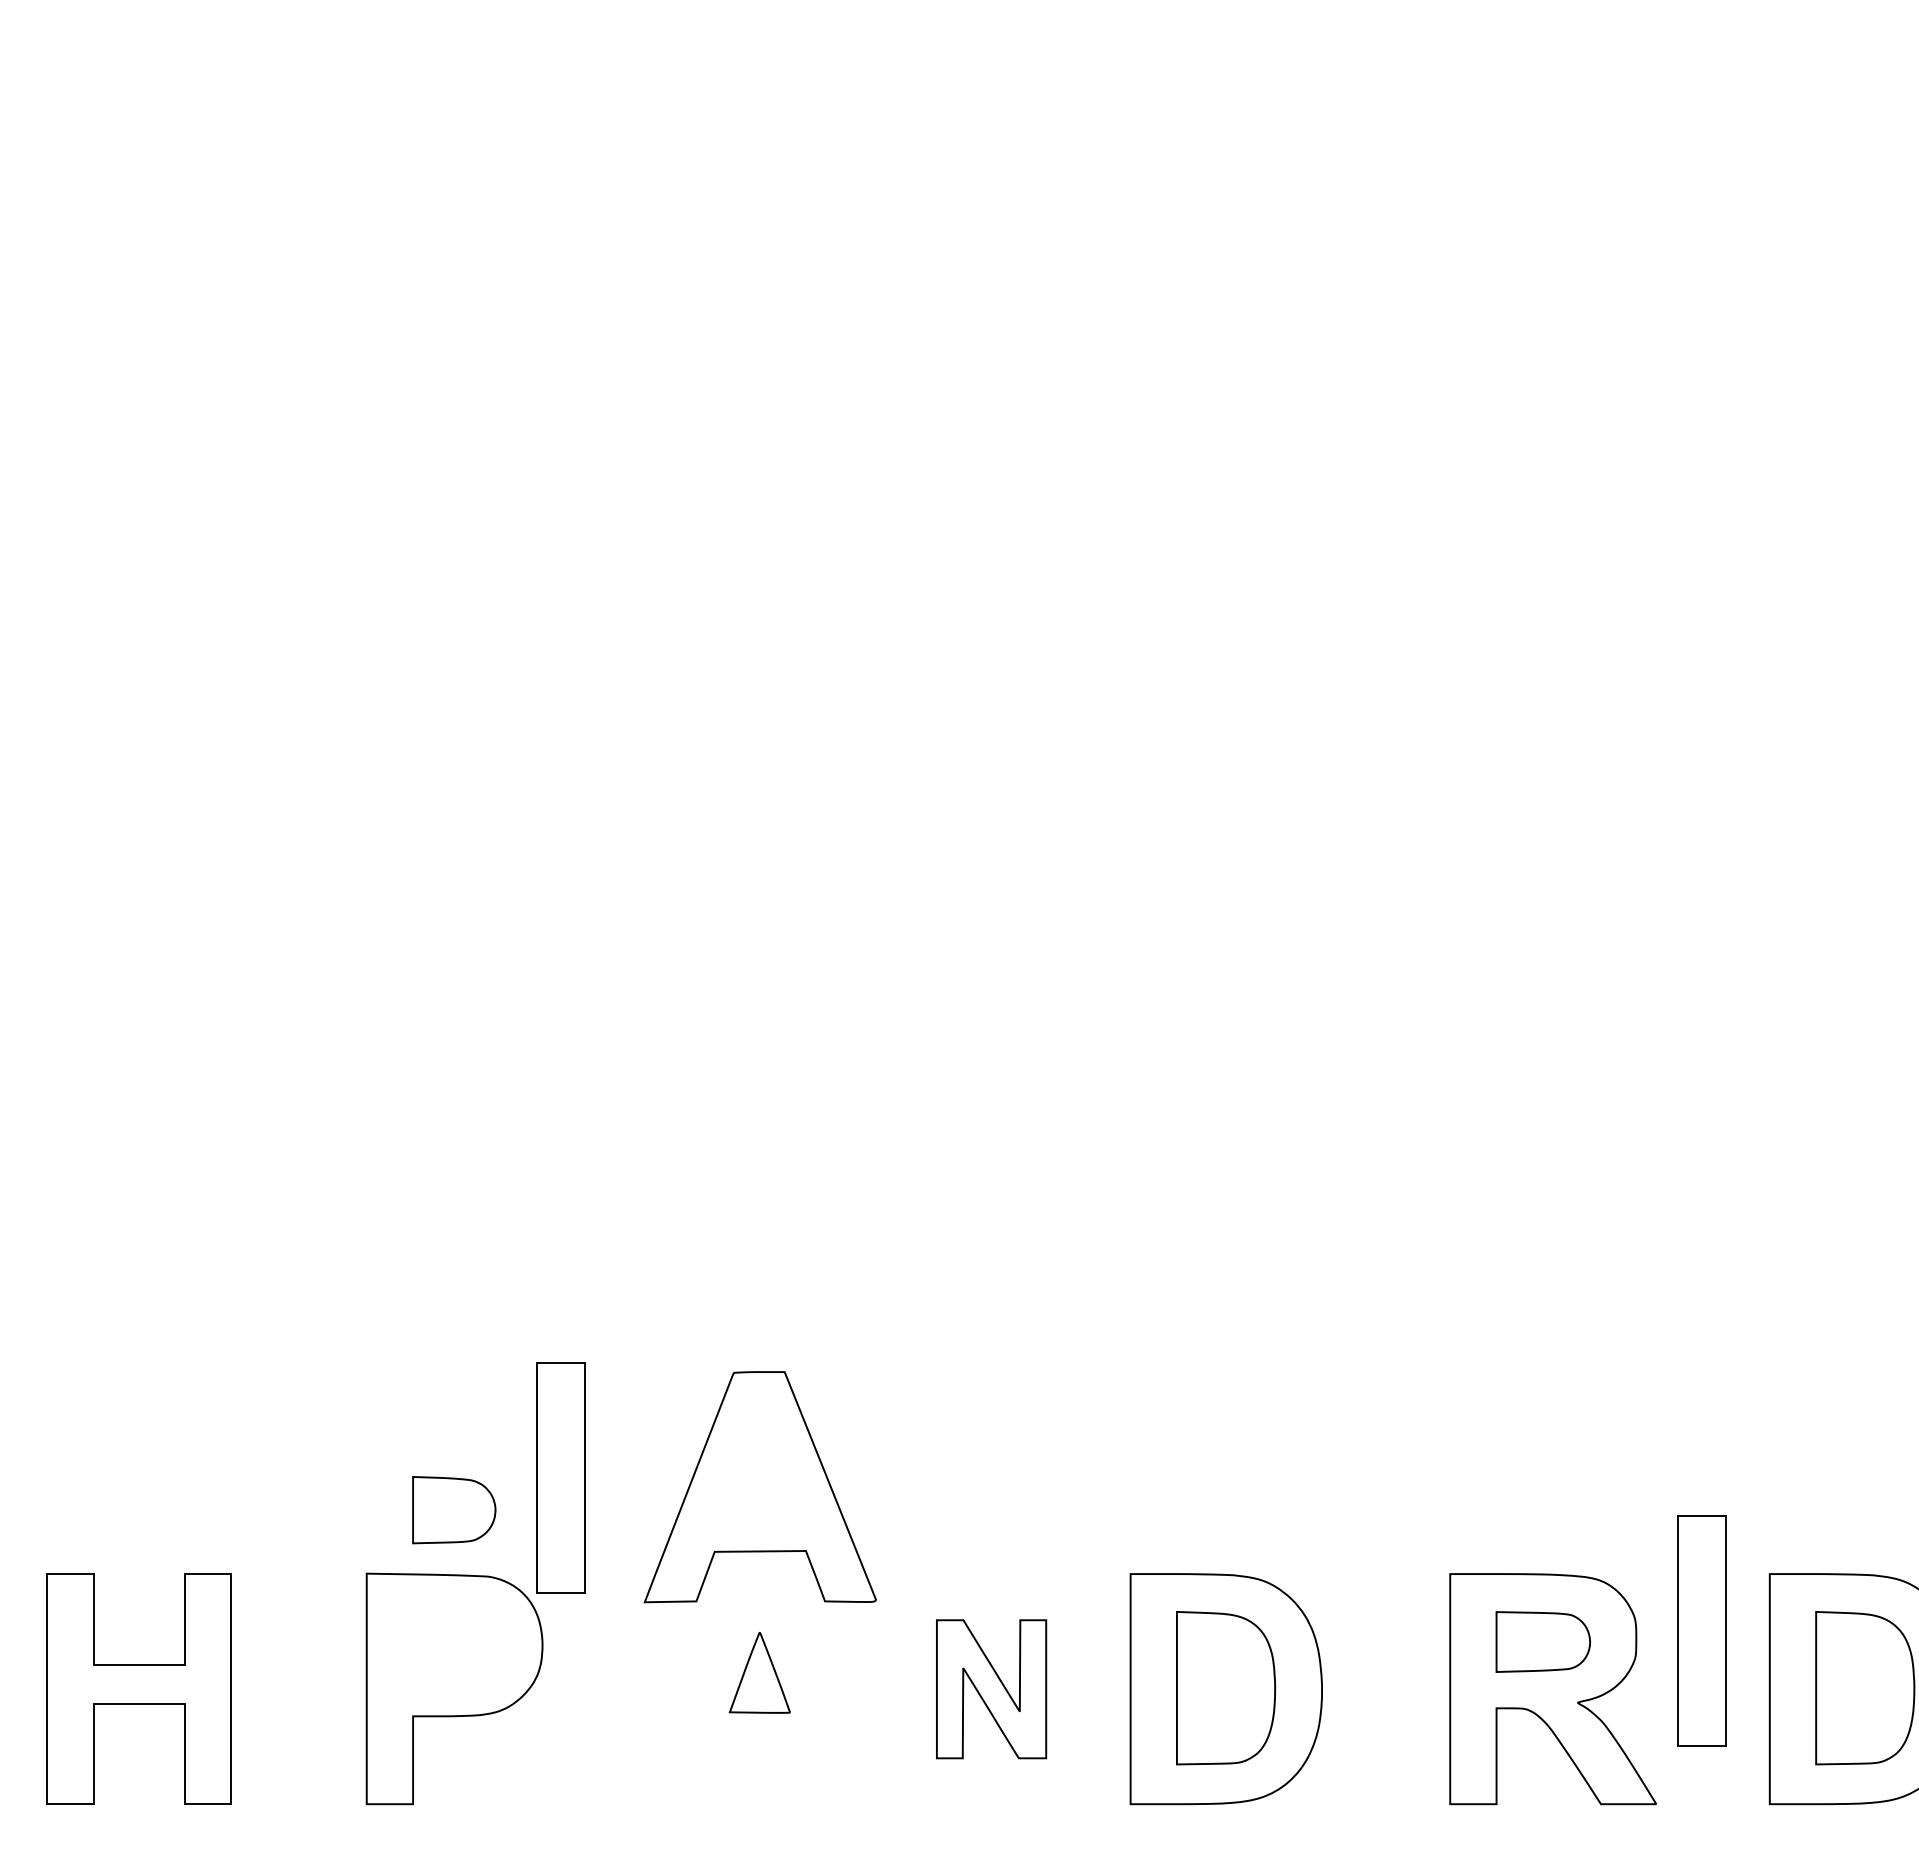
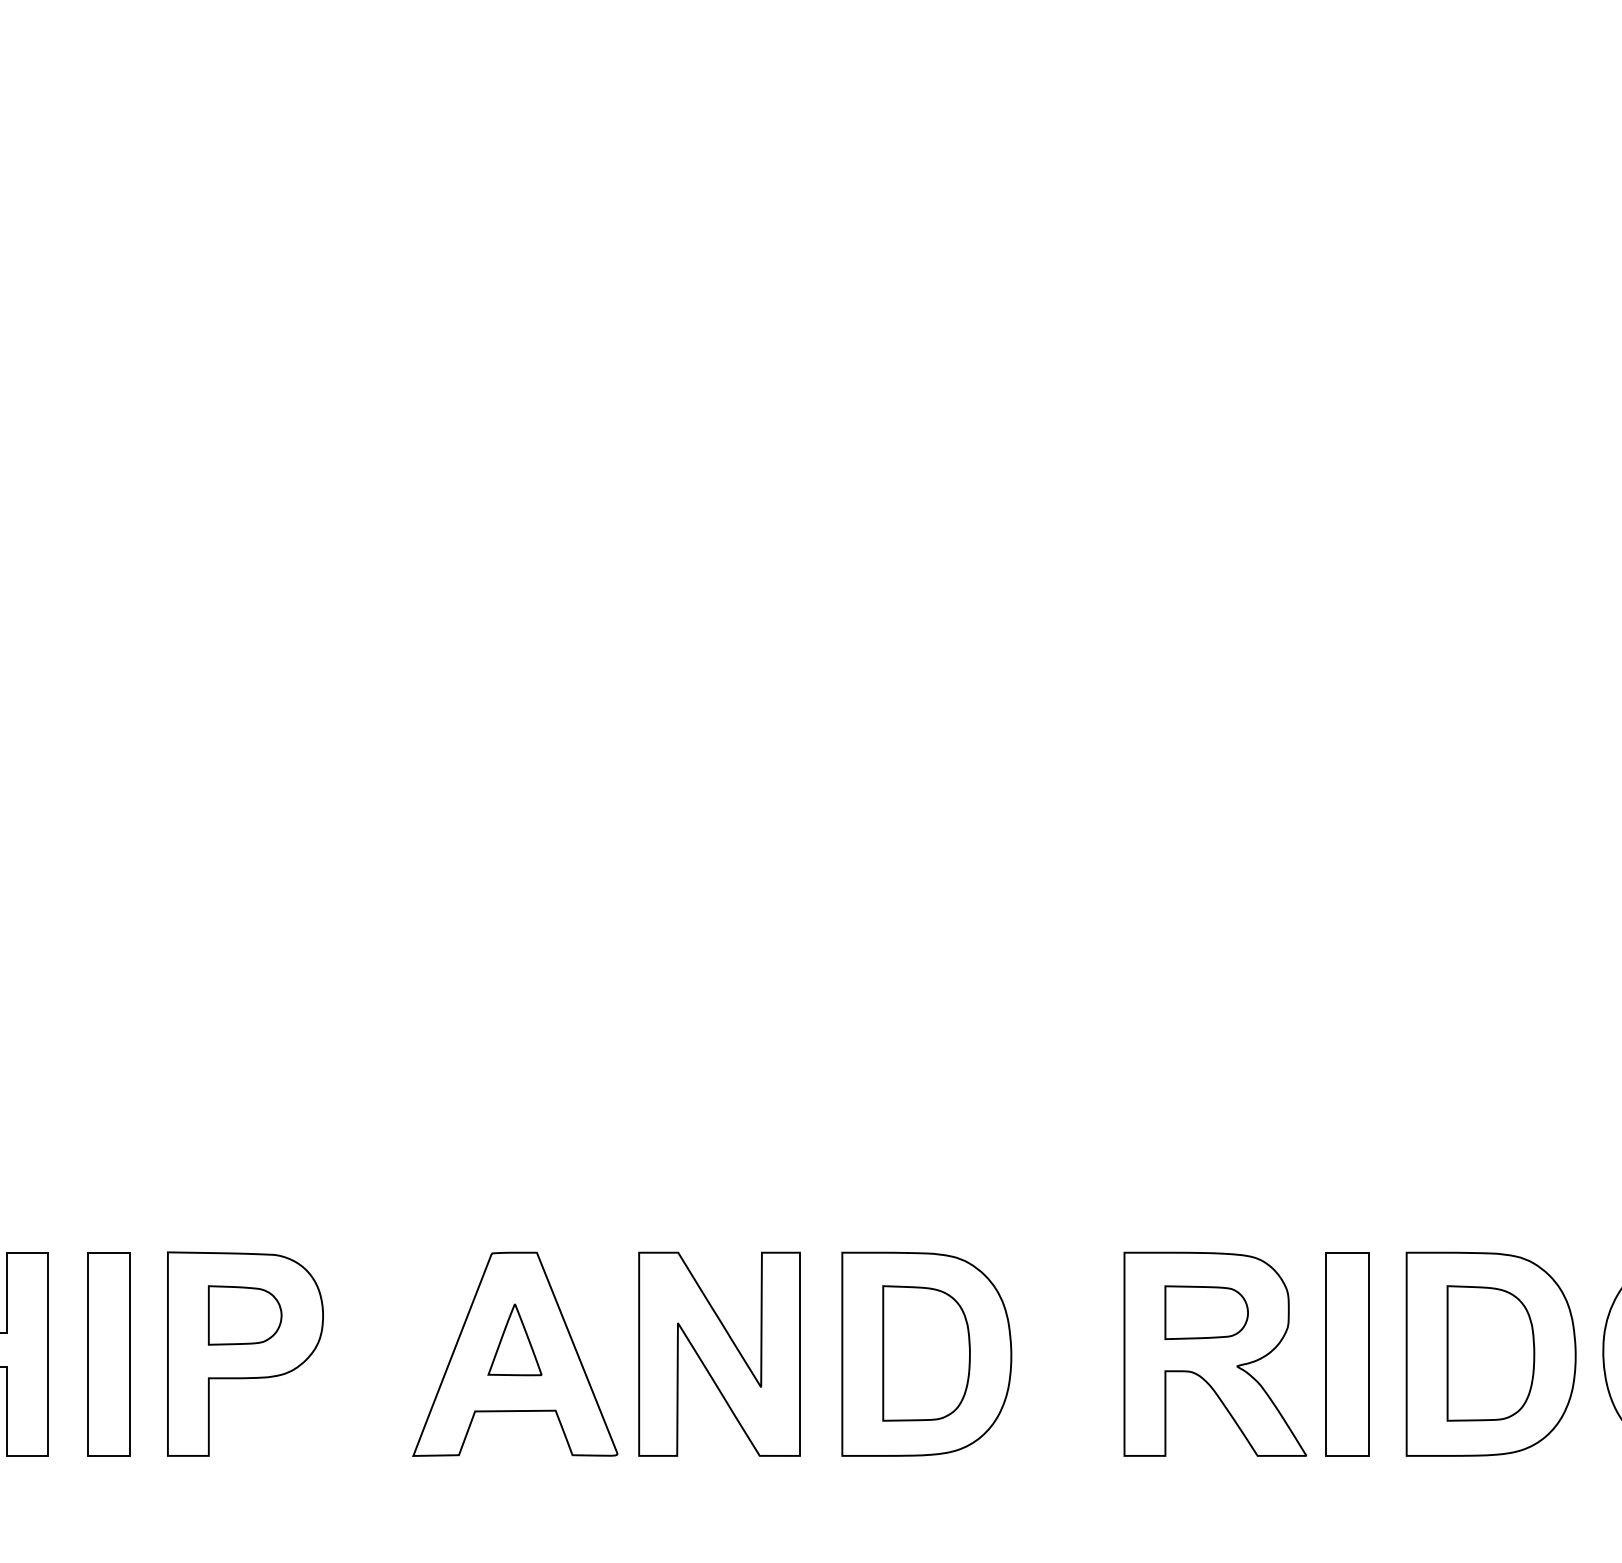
part: (560, 1477) -> (108, 1353), moved
part: (759, 1487) -> (514, 1354), moved
part: (454, 1510) -> (245, 1315), moved
part: (1701, 1630) -> (1347, 1353), moved
part: (991, 1689) -> (719, 1354), size x1.67

